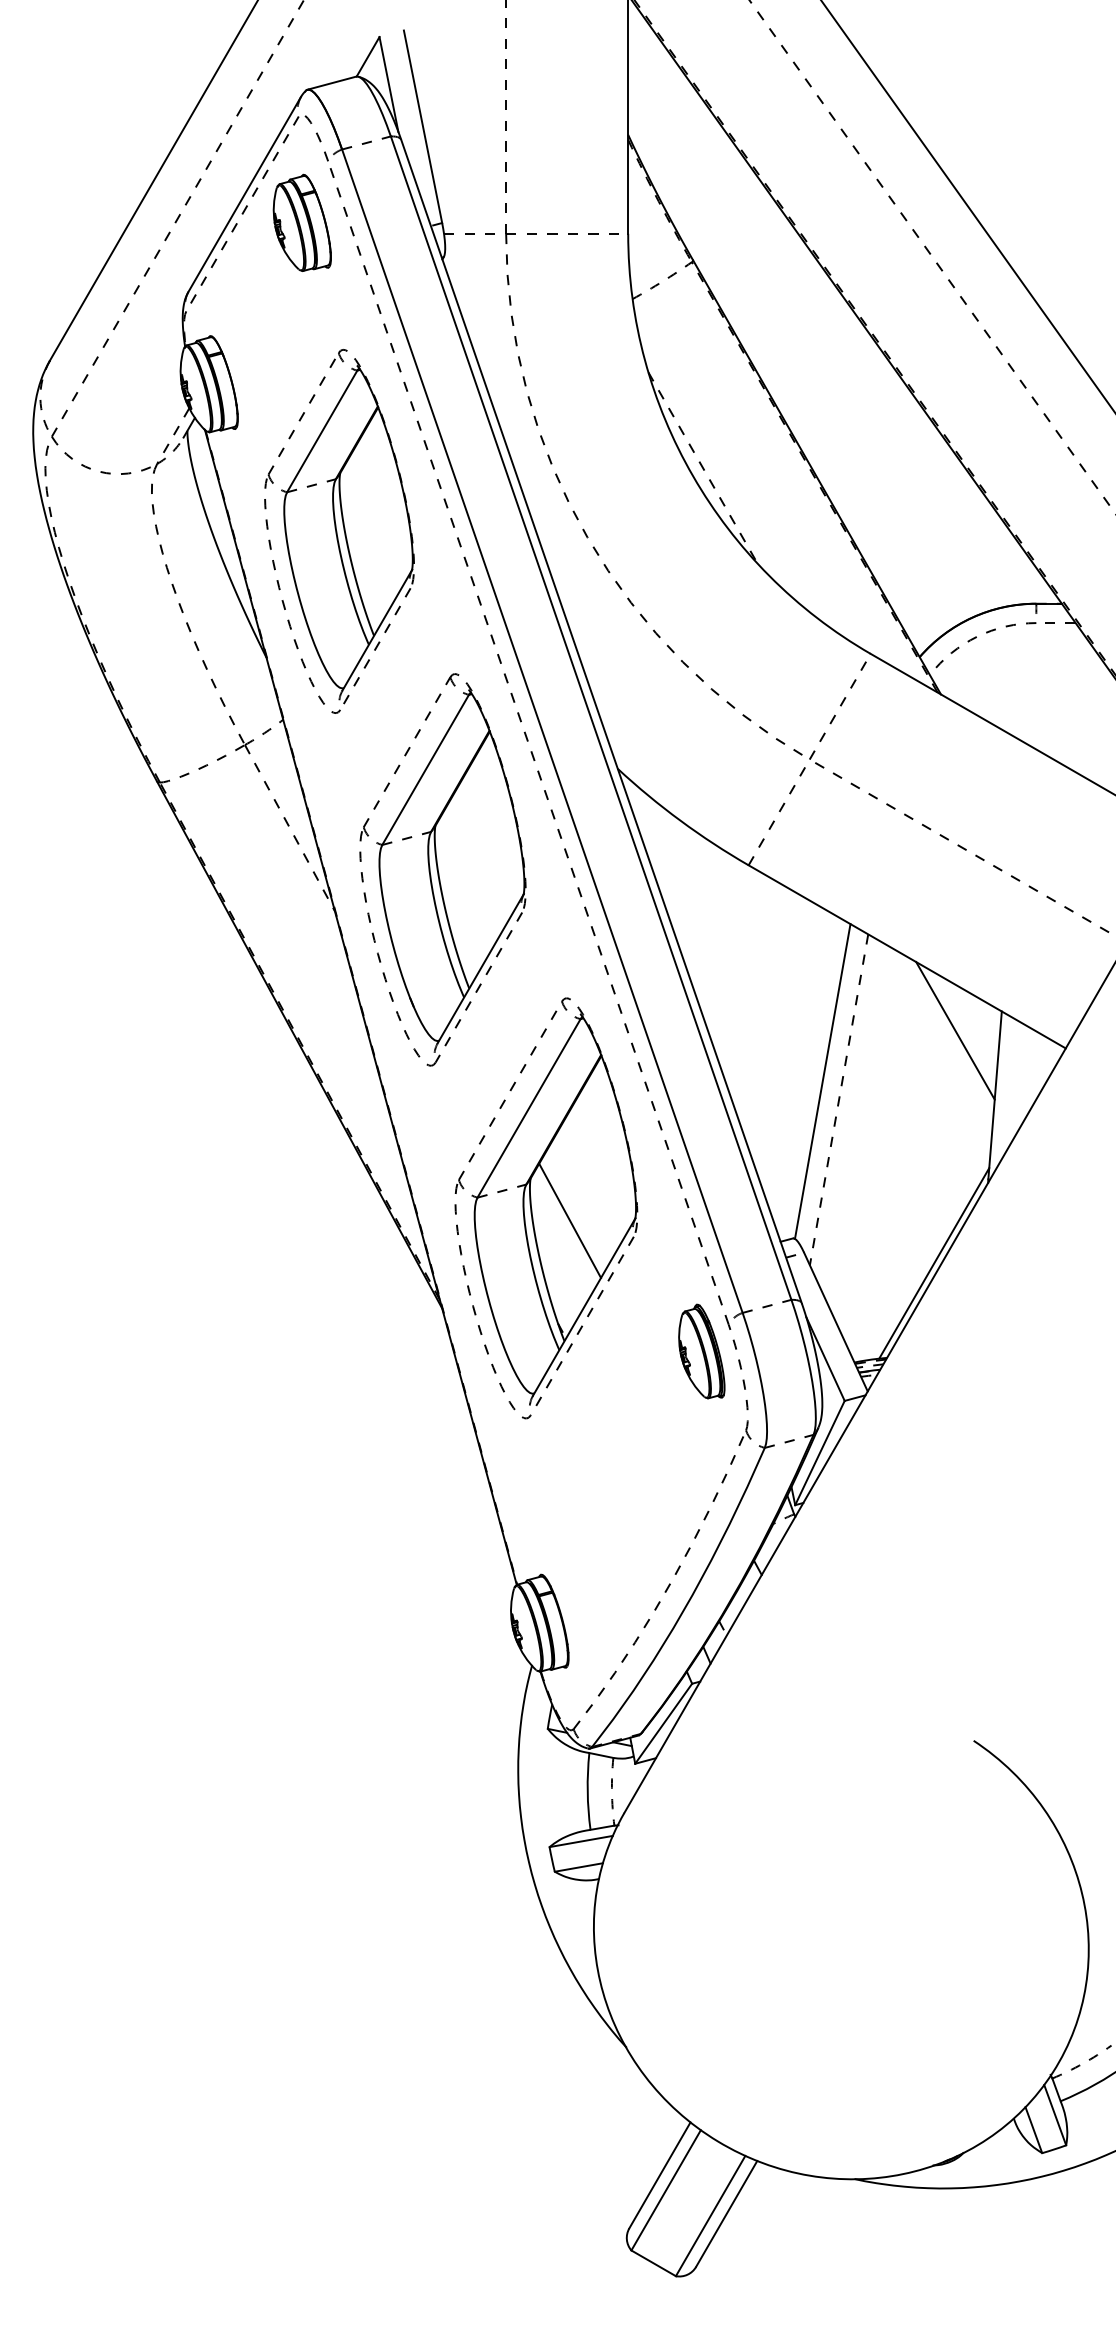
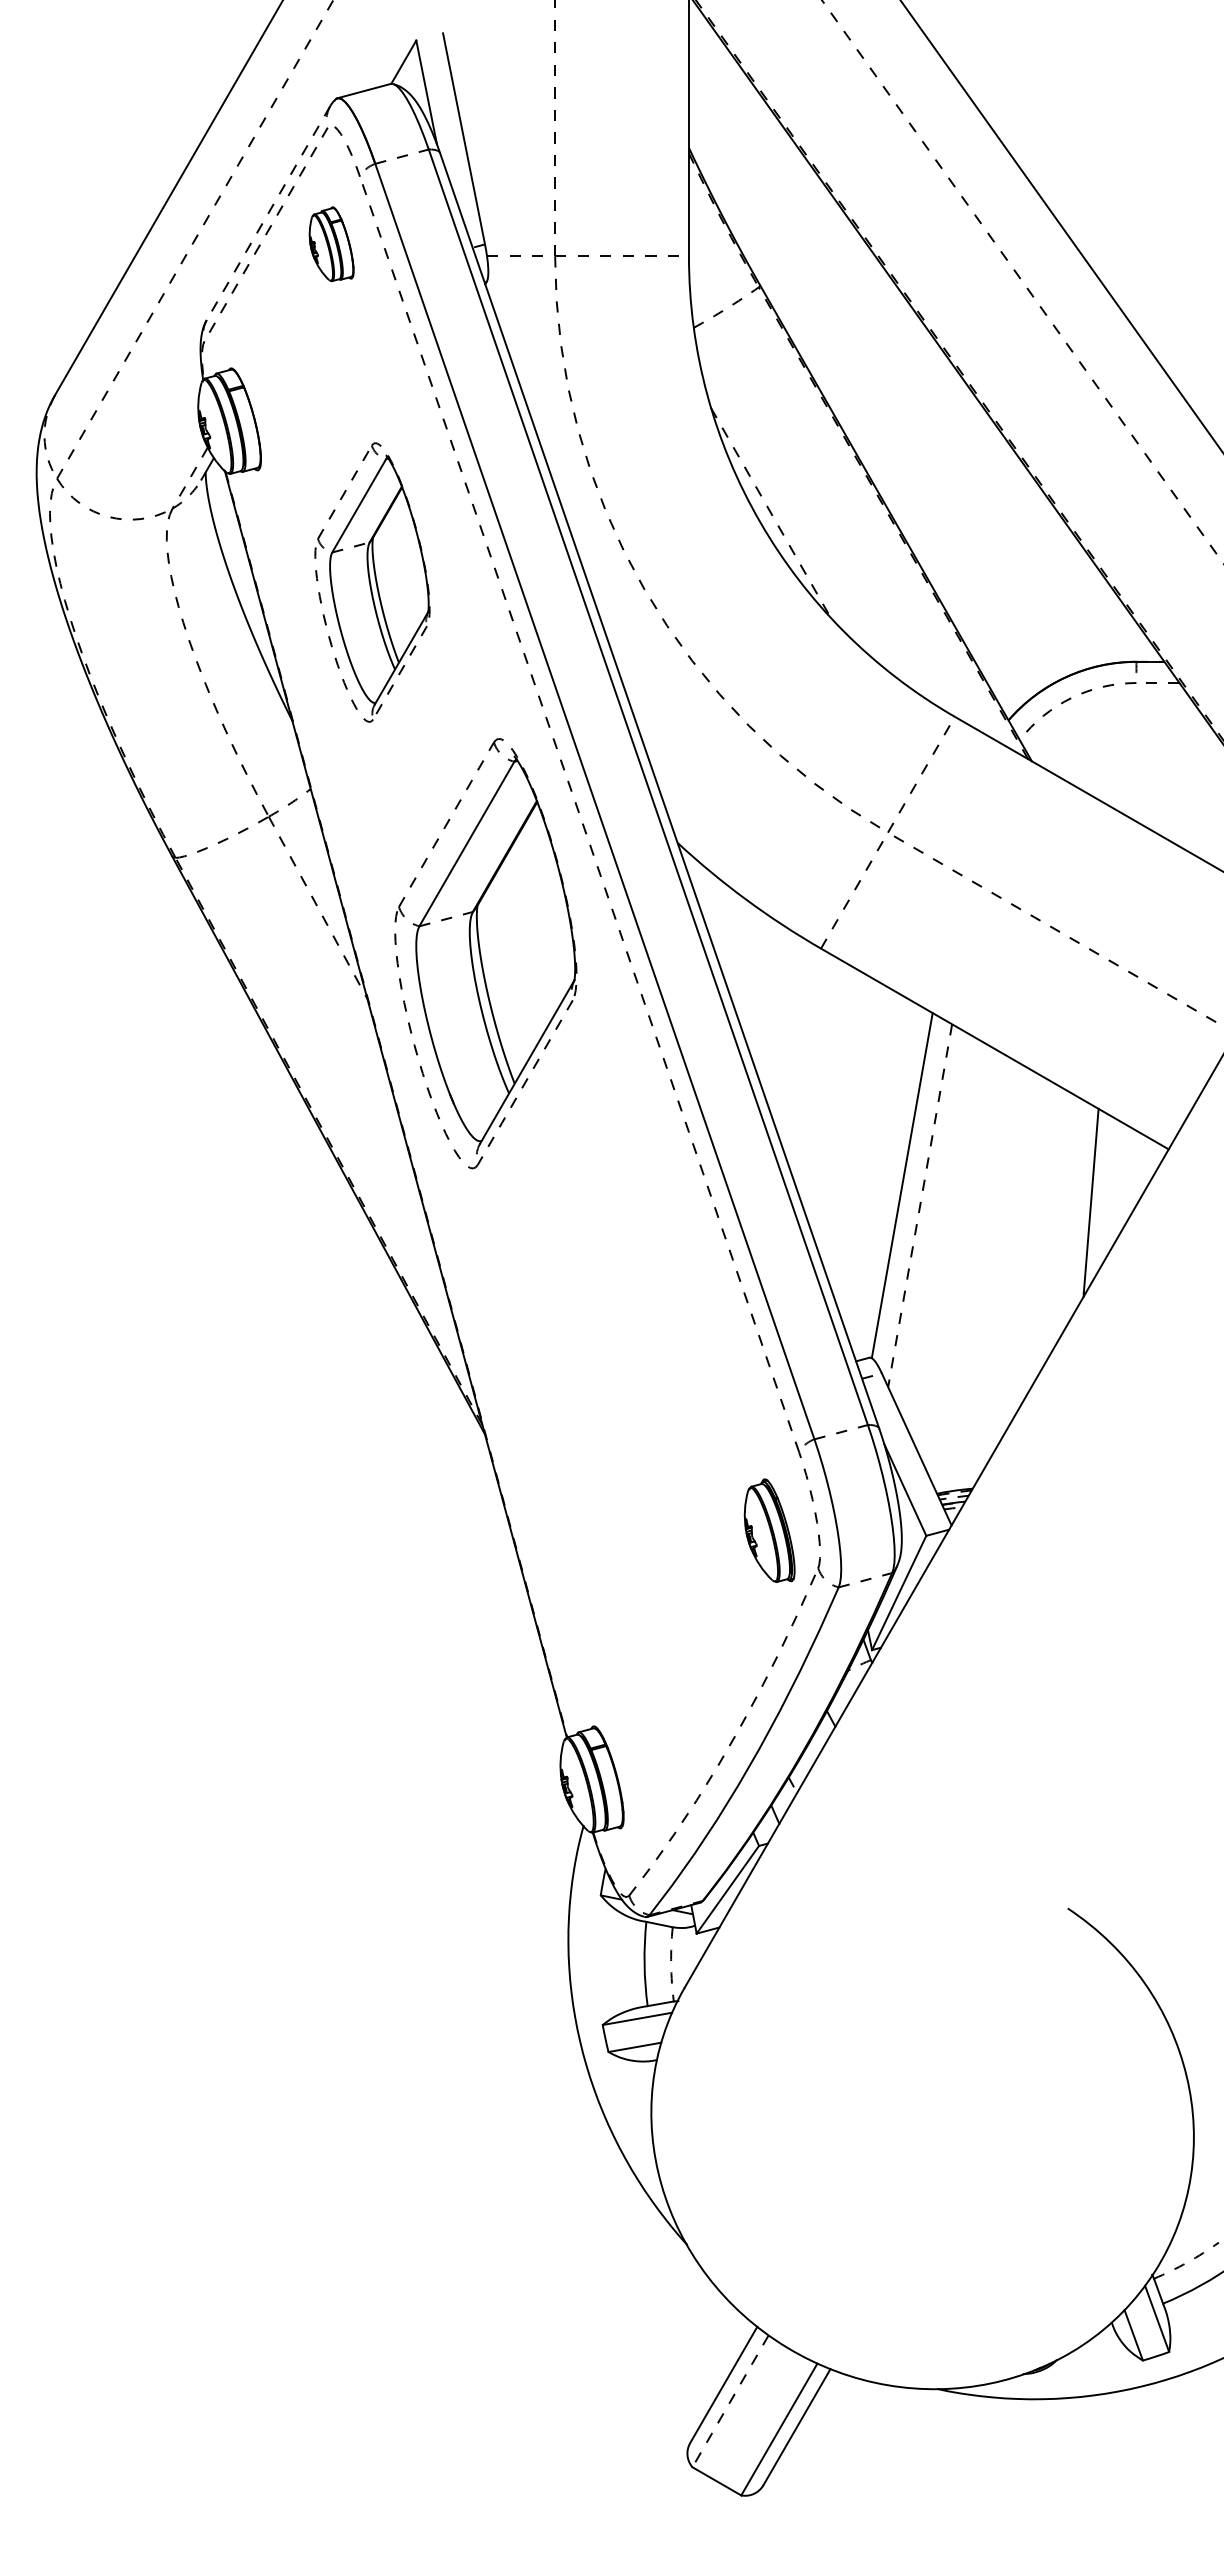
line: (244, 194) -> (268, 213), solid -> dashed
part: (302, 222) -> (331, 243), size x0.7
part: (339, 531) -> (372, 582), size x0.7
line: (955, 1030) -> (1047, 1129), removed
part: (545, 1208) -> (598, 1324), removed
line: (934, 1262) -> (1024, 1384), removed
part: (701, 1351) -> (769, 1530), moved
line: (666, 2190) -> (730, 2401), solid -> dashed

